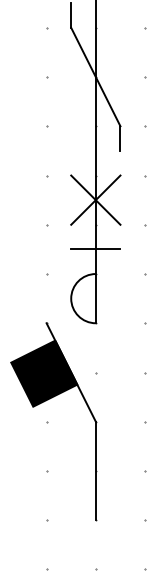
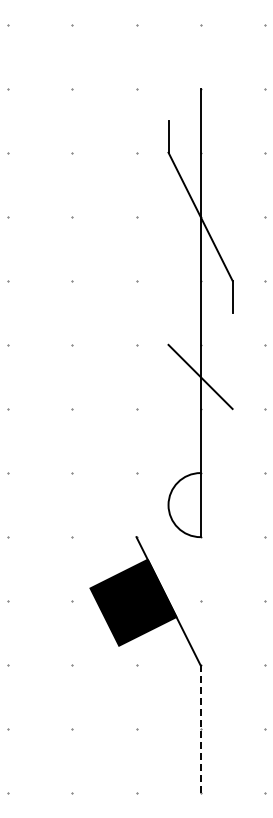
line: (95, 199) -> (200, 376), removed
line: (95, 249) -> (200, 441), removed
line: (95, 470) -> (200, 728), solid -> dashed

